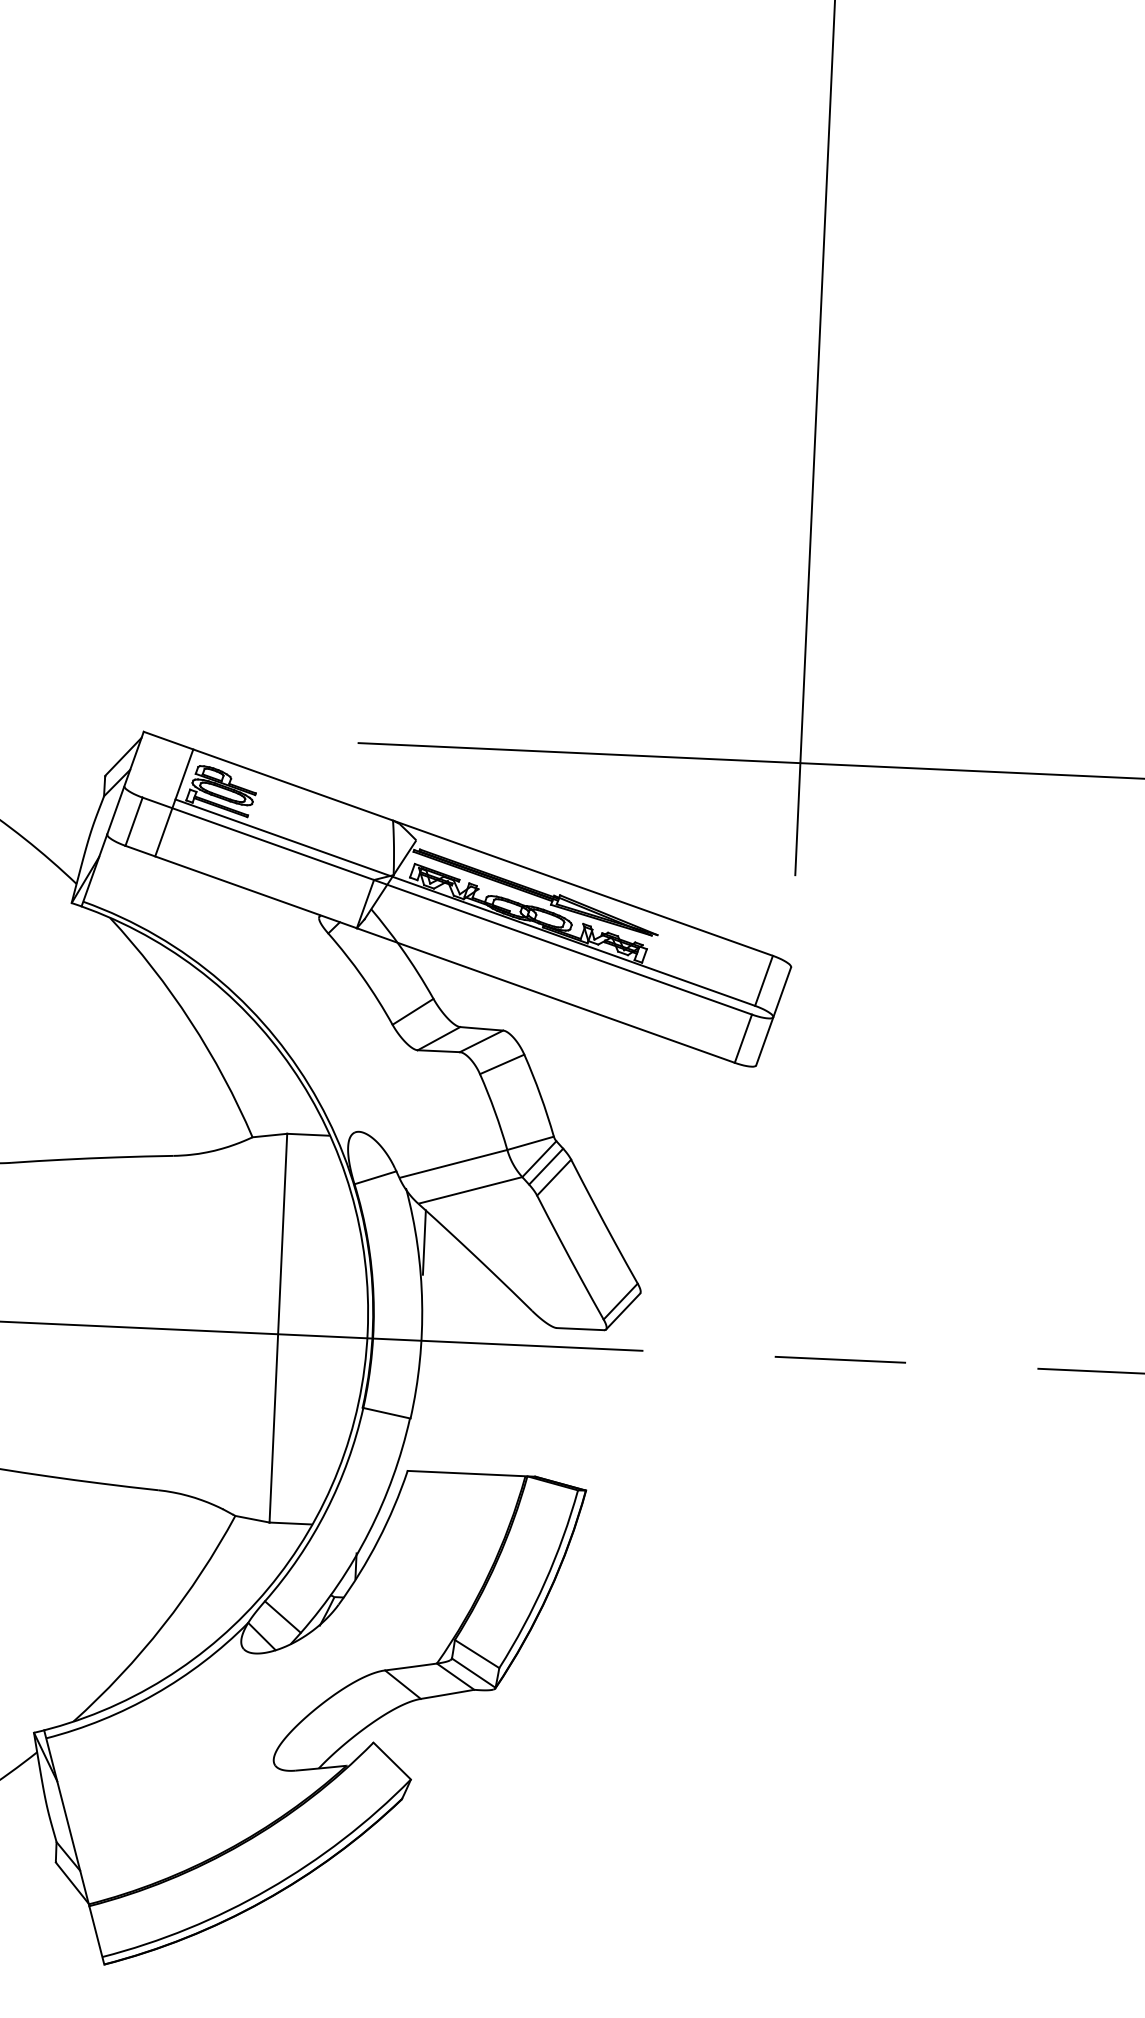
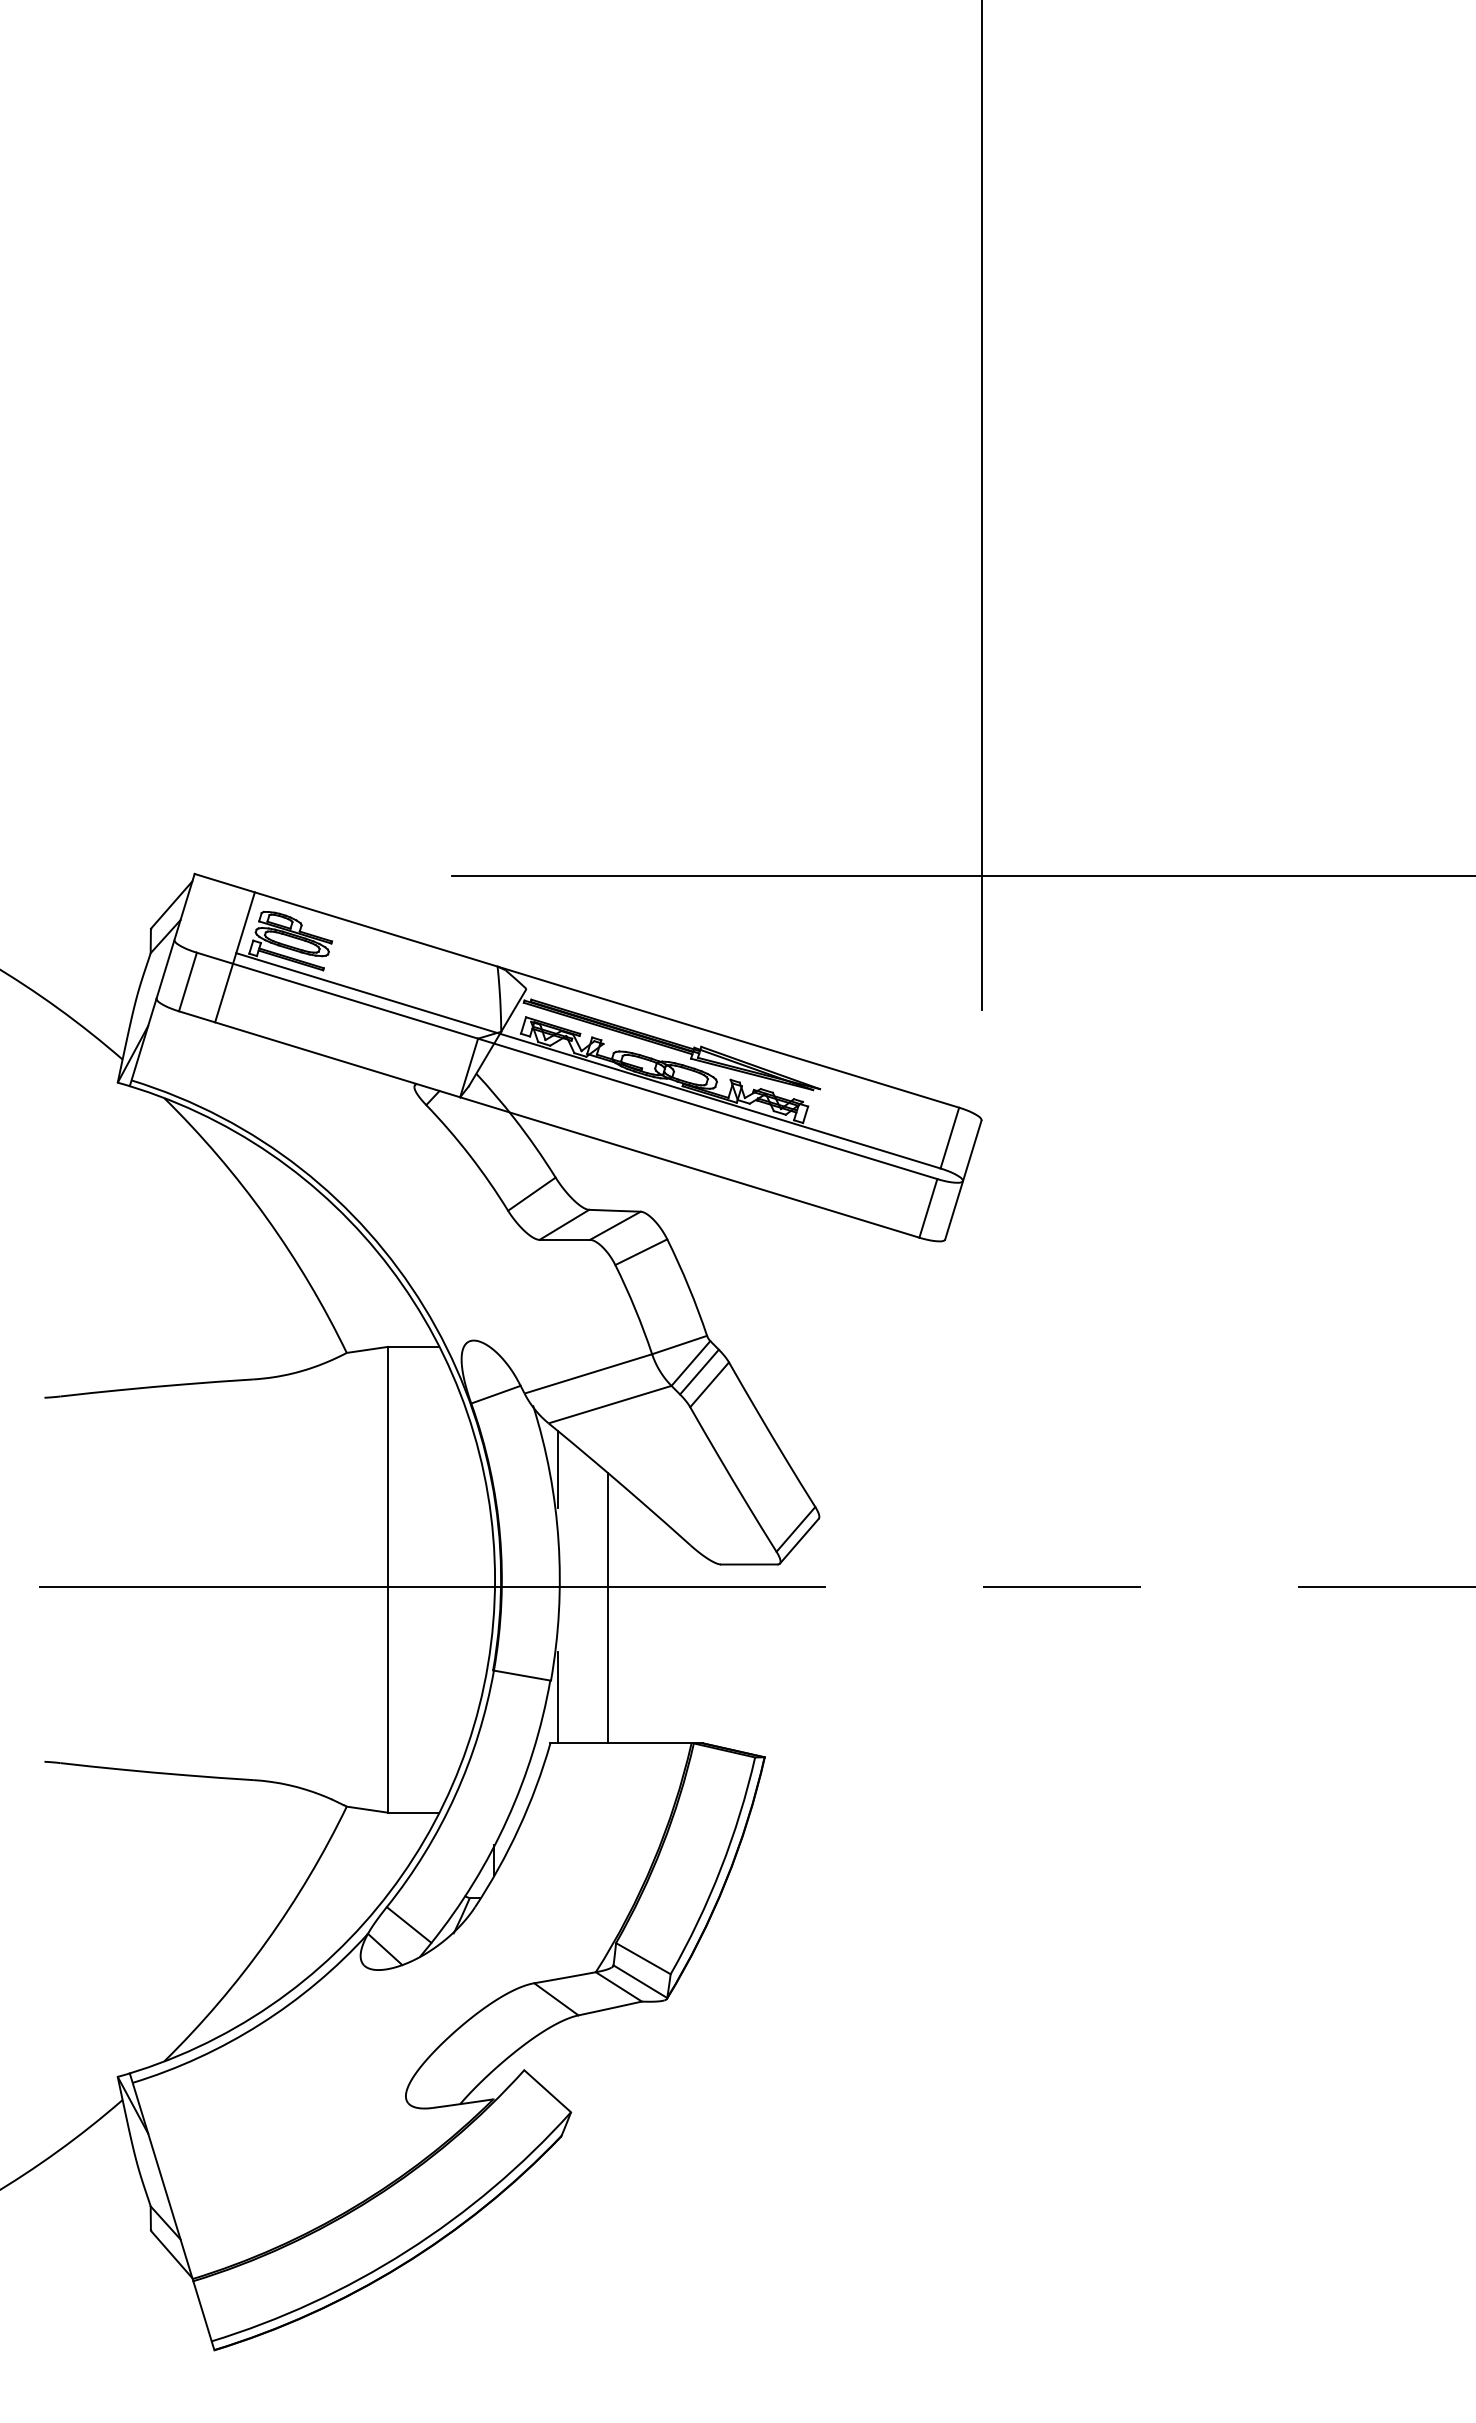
line: (461, 1360) -> (608, 1608), added
line: (415, 1432) -> (557, 1697), added

